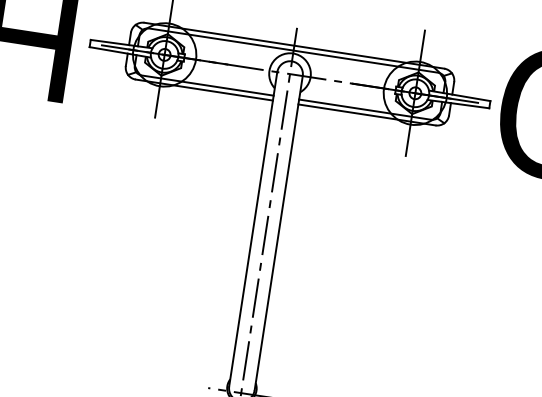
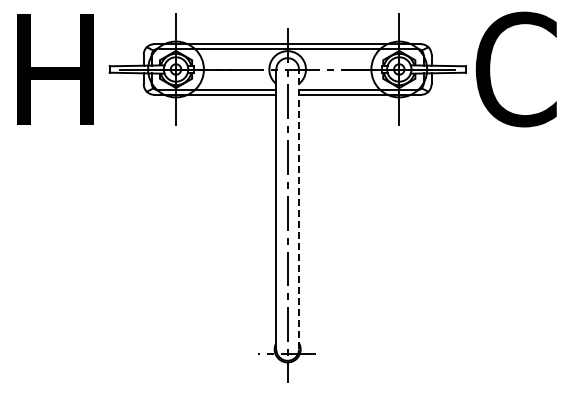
line: (279, 233) -> (299, 209), solid -> dashed

